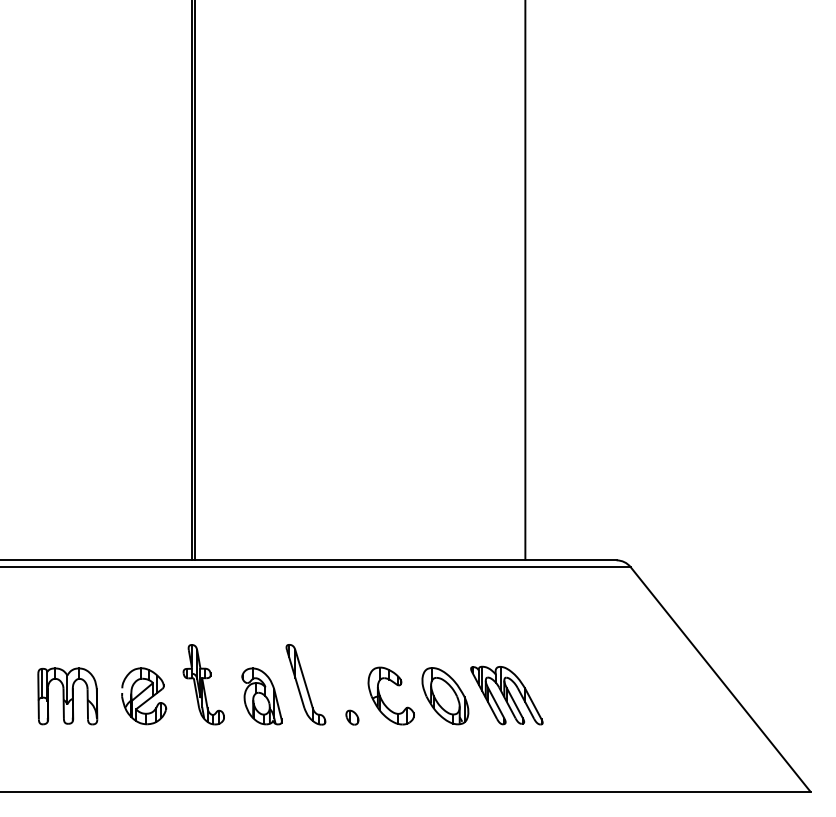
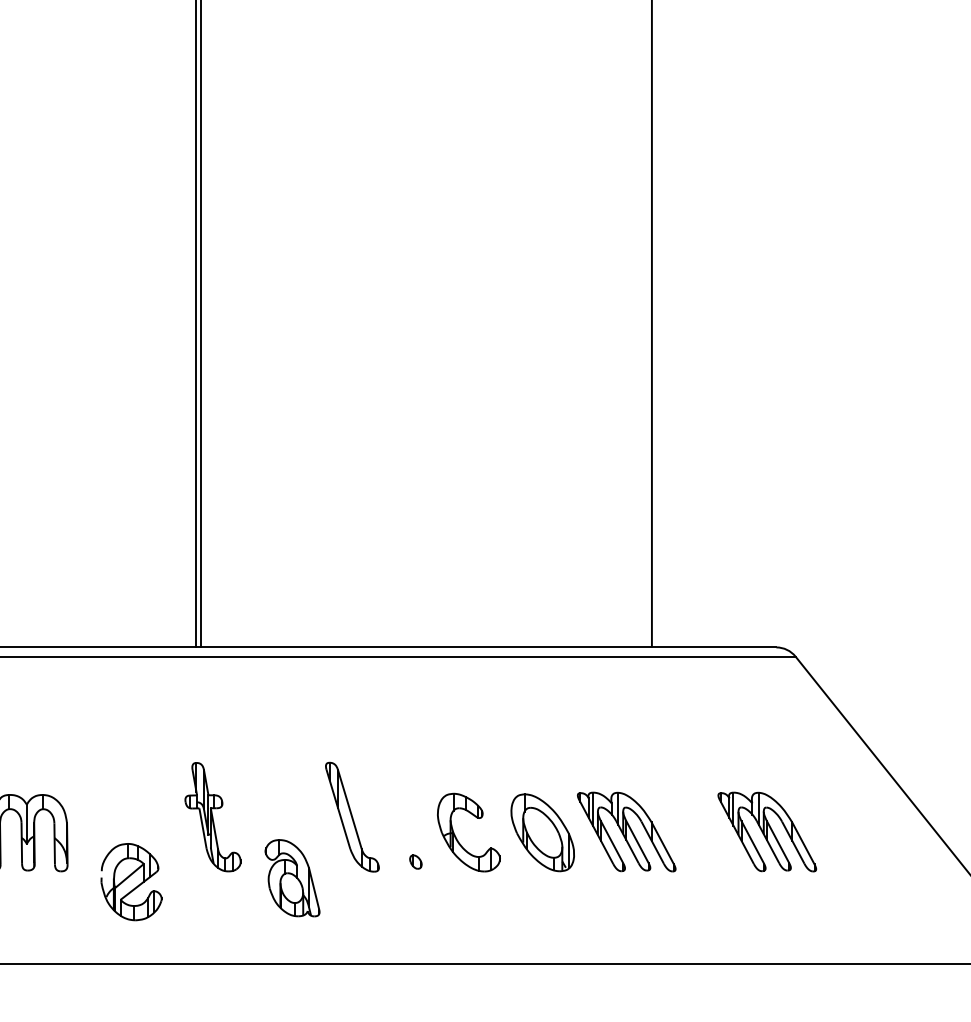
part: (609, 695) -> (766, 831), added
part: (144, 696) -> (132, 882), moved
part: (261, 696) -> (291, 878), moved
part: (352, 717) -> (415, 861), size x0.7

